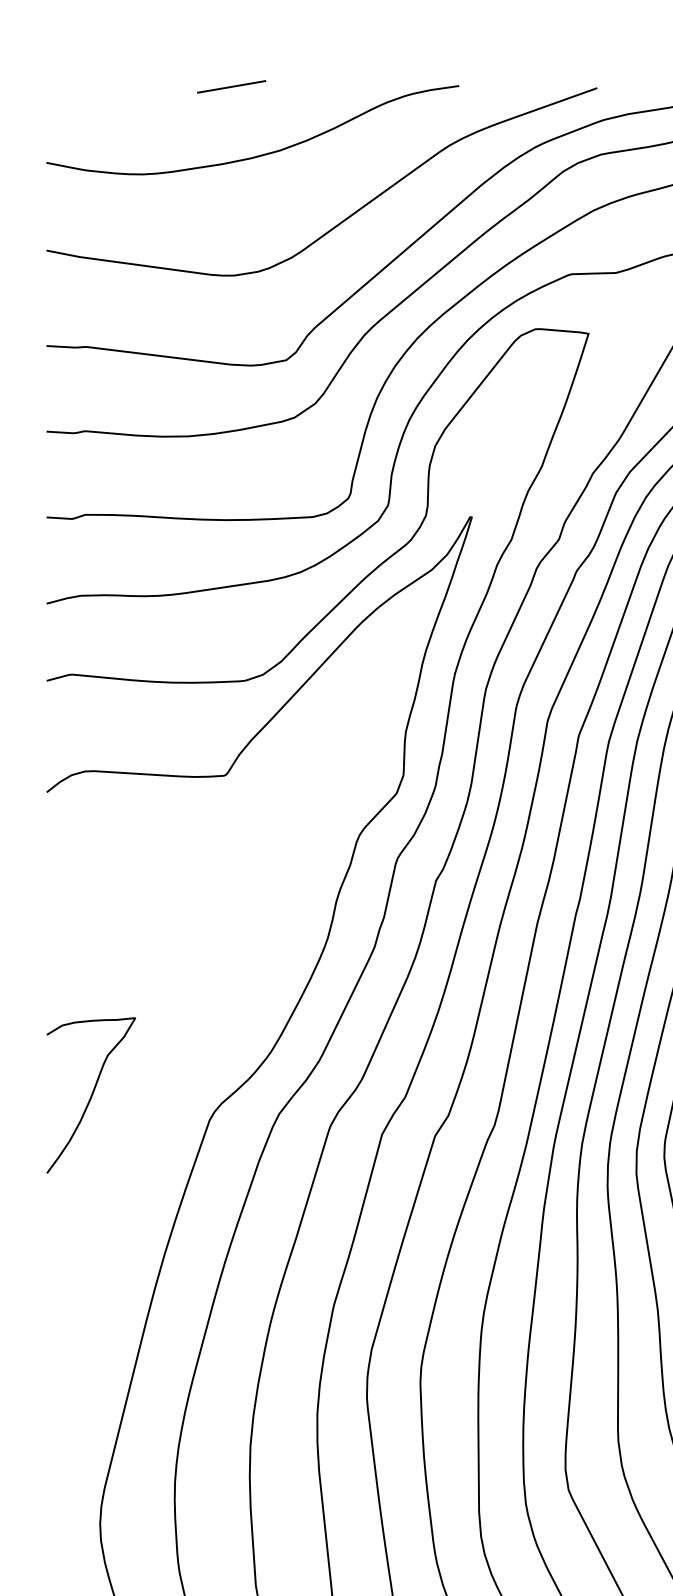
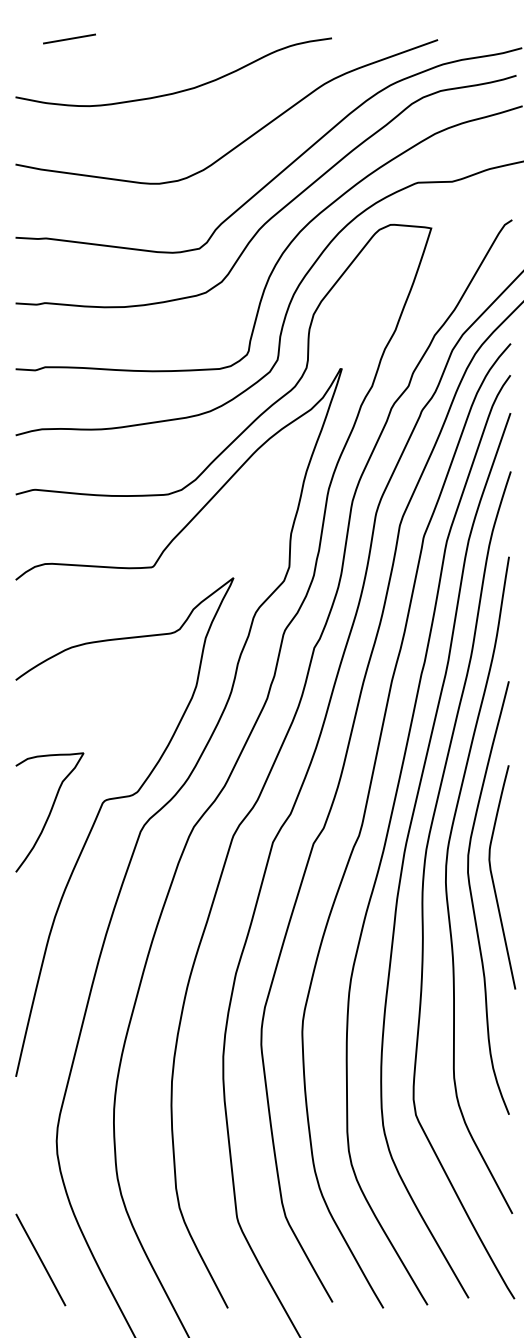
line: (231, 86) -> (69, 38), moved
curve: (154, 1100) -> (98, 816), added

